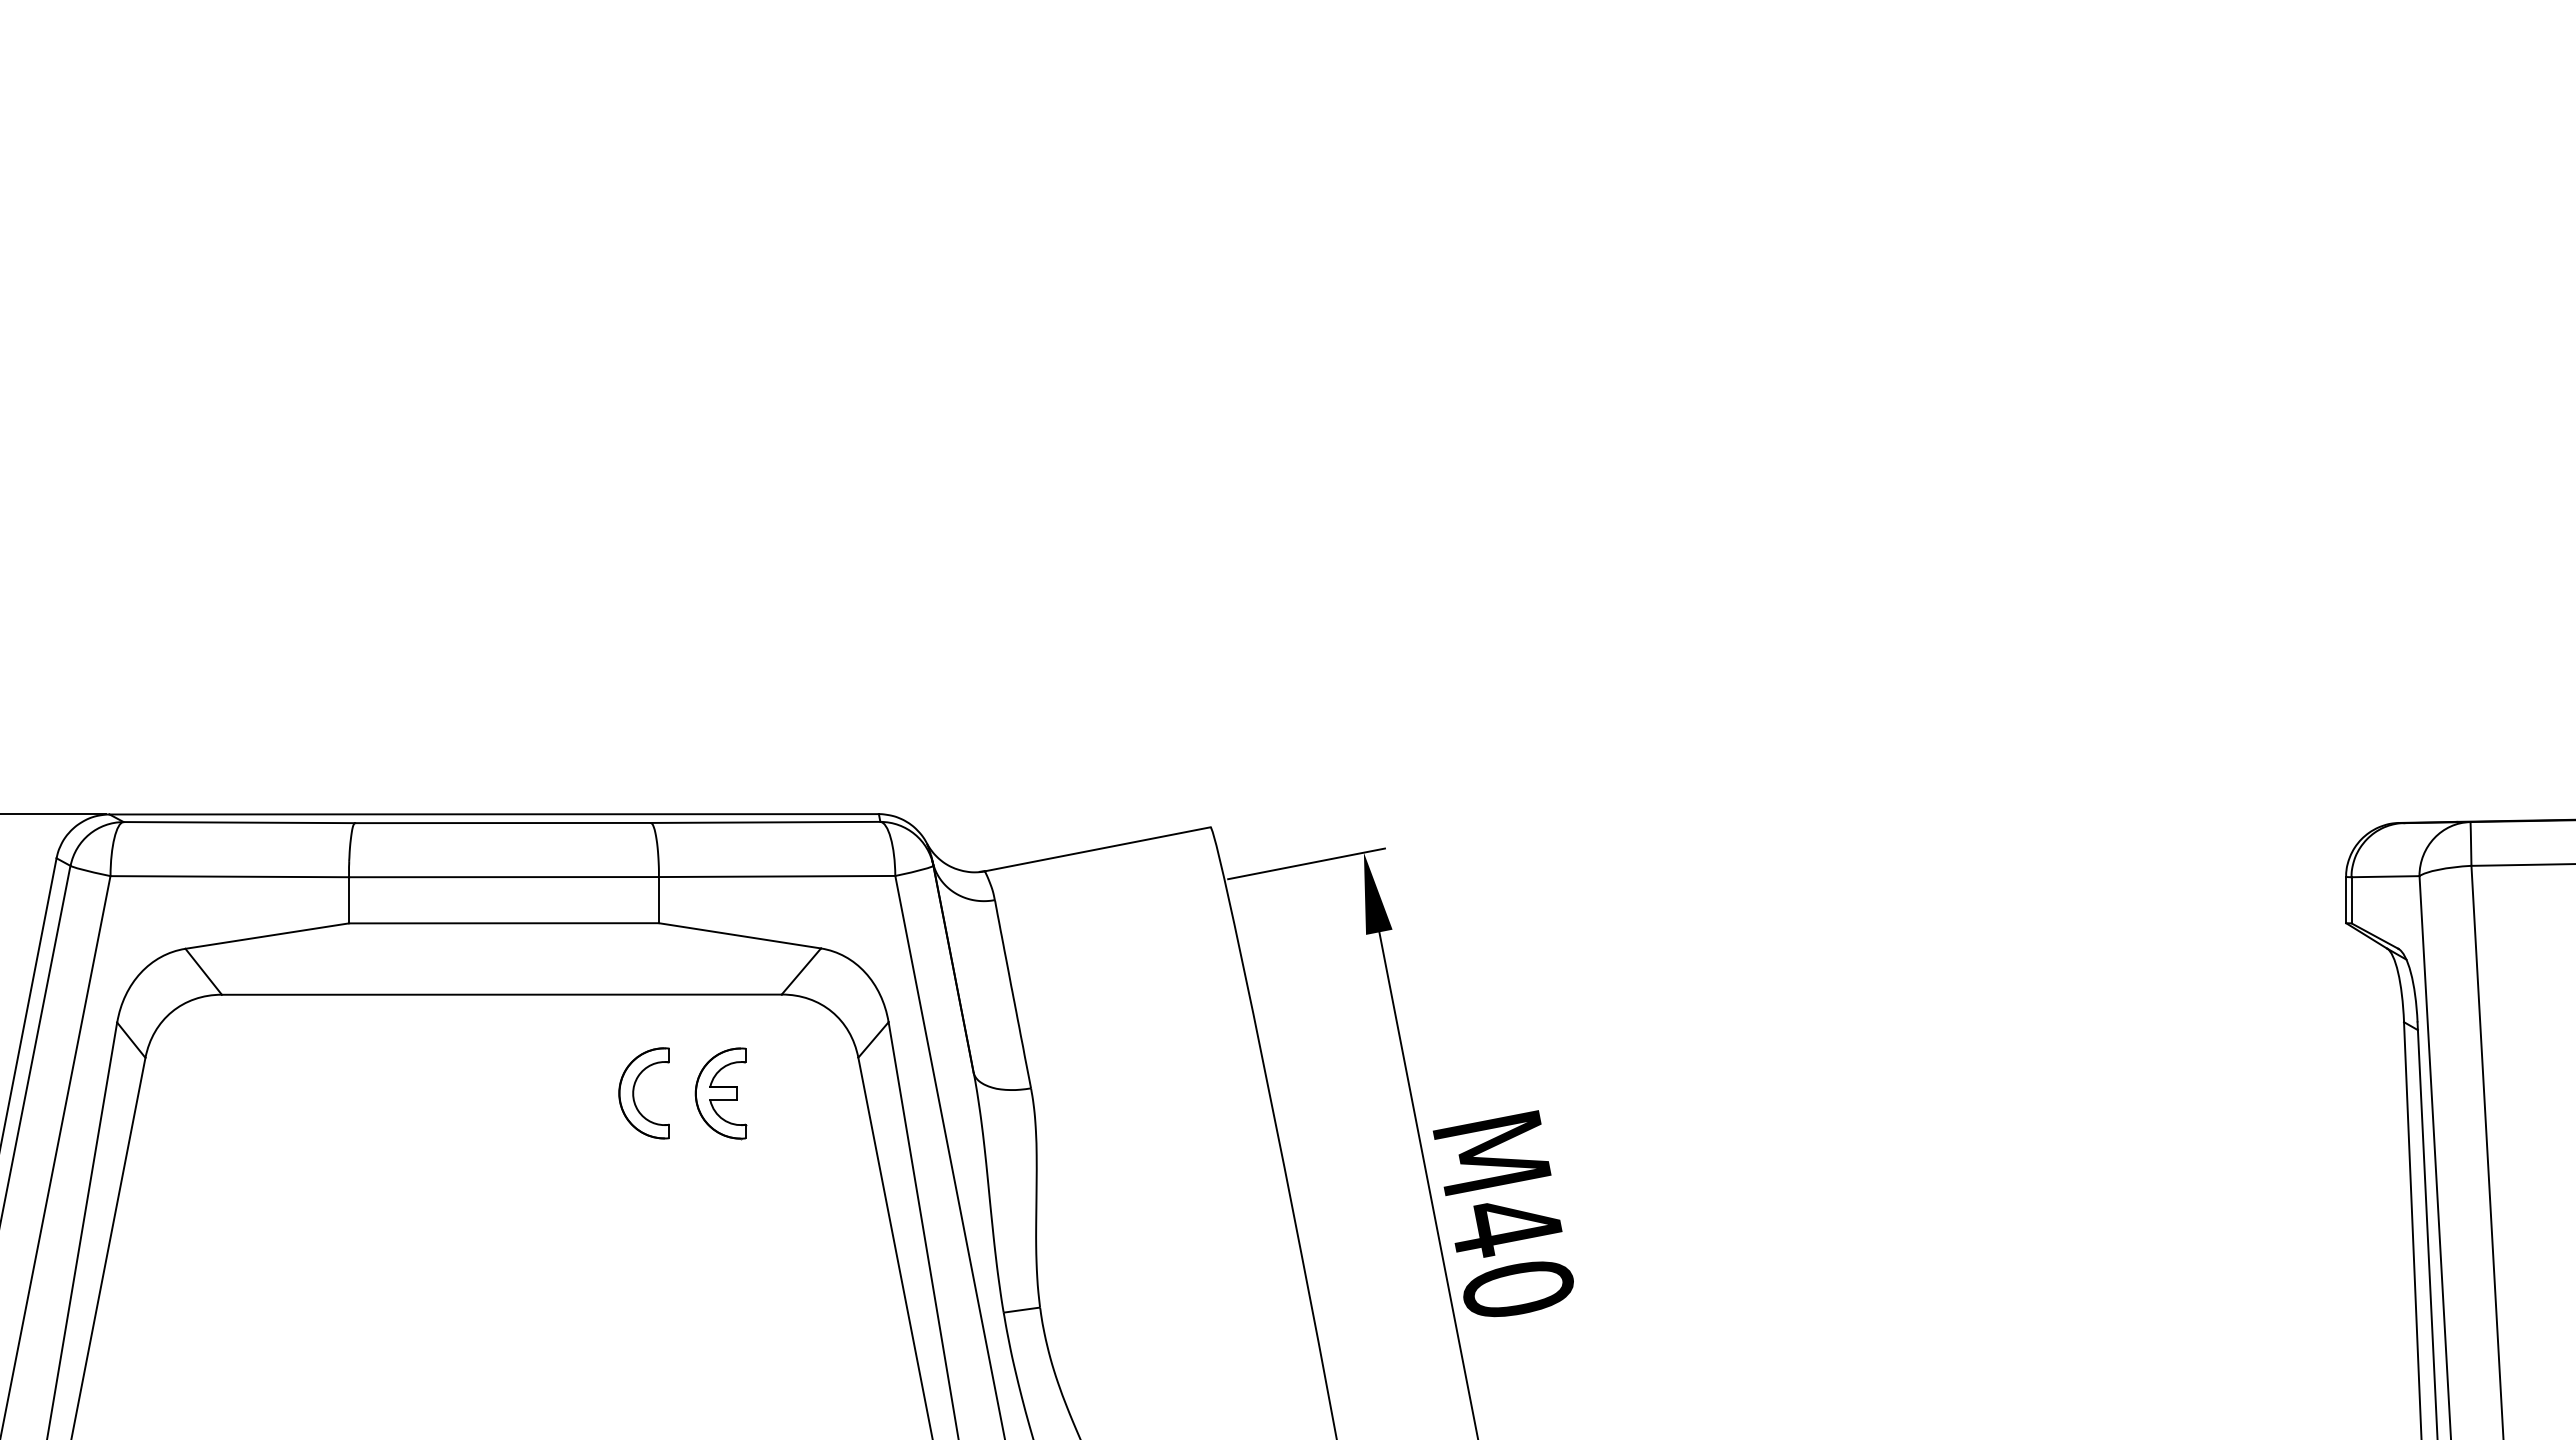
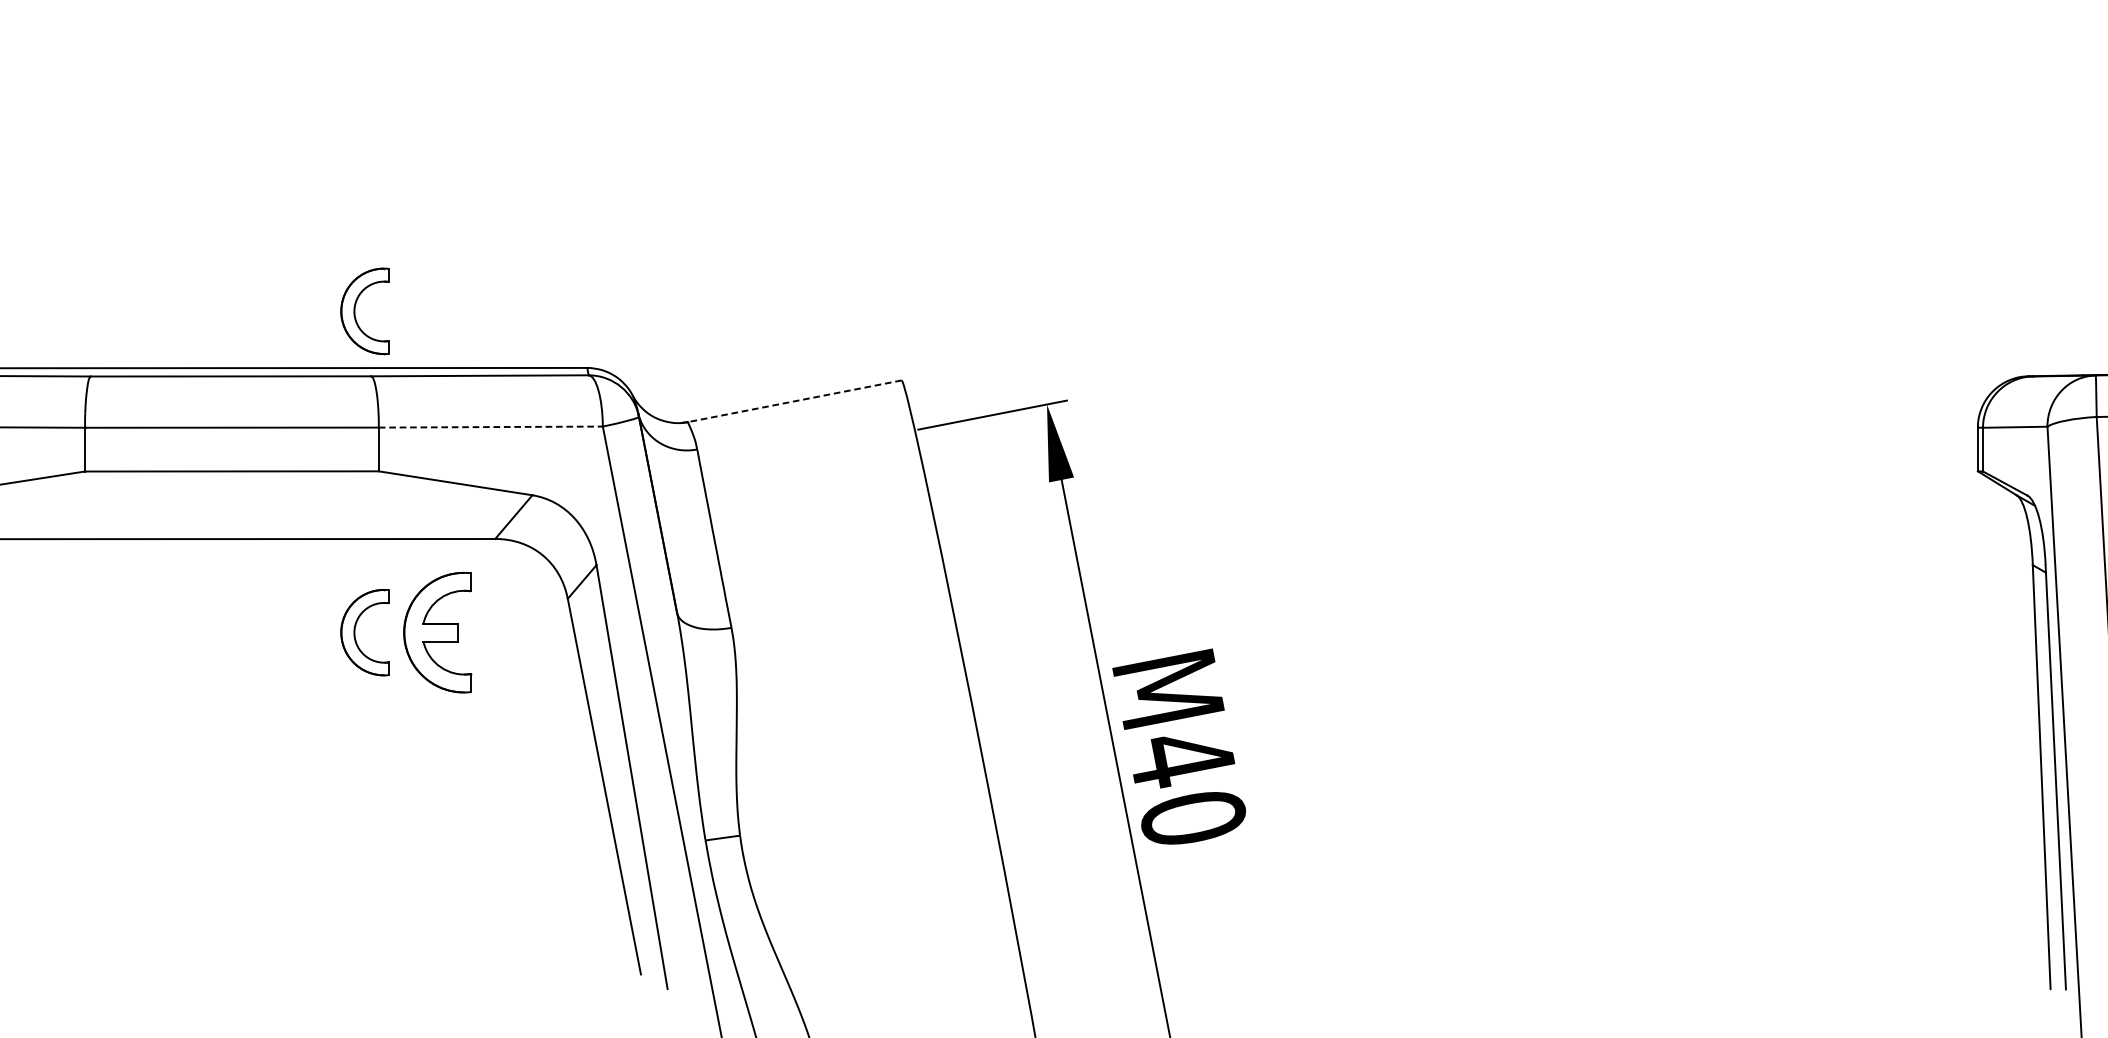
part: (634, 754) -> (355, 311), added
line: (1097, 849) -> (794, 401), solid -> dashed
line: (777, 876) -> (491, 427), solid -> dashed
part: (720, 1093) -> (437, 632), size x1.4

